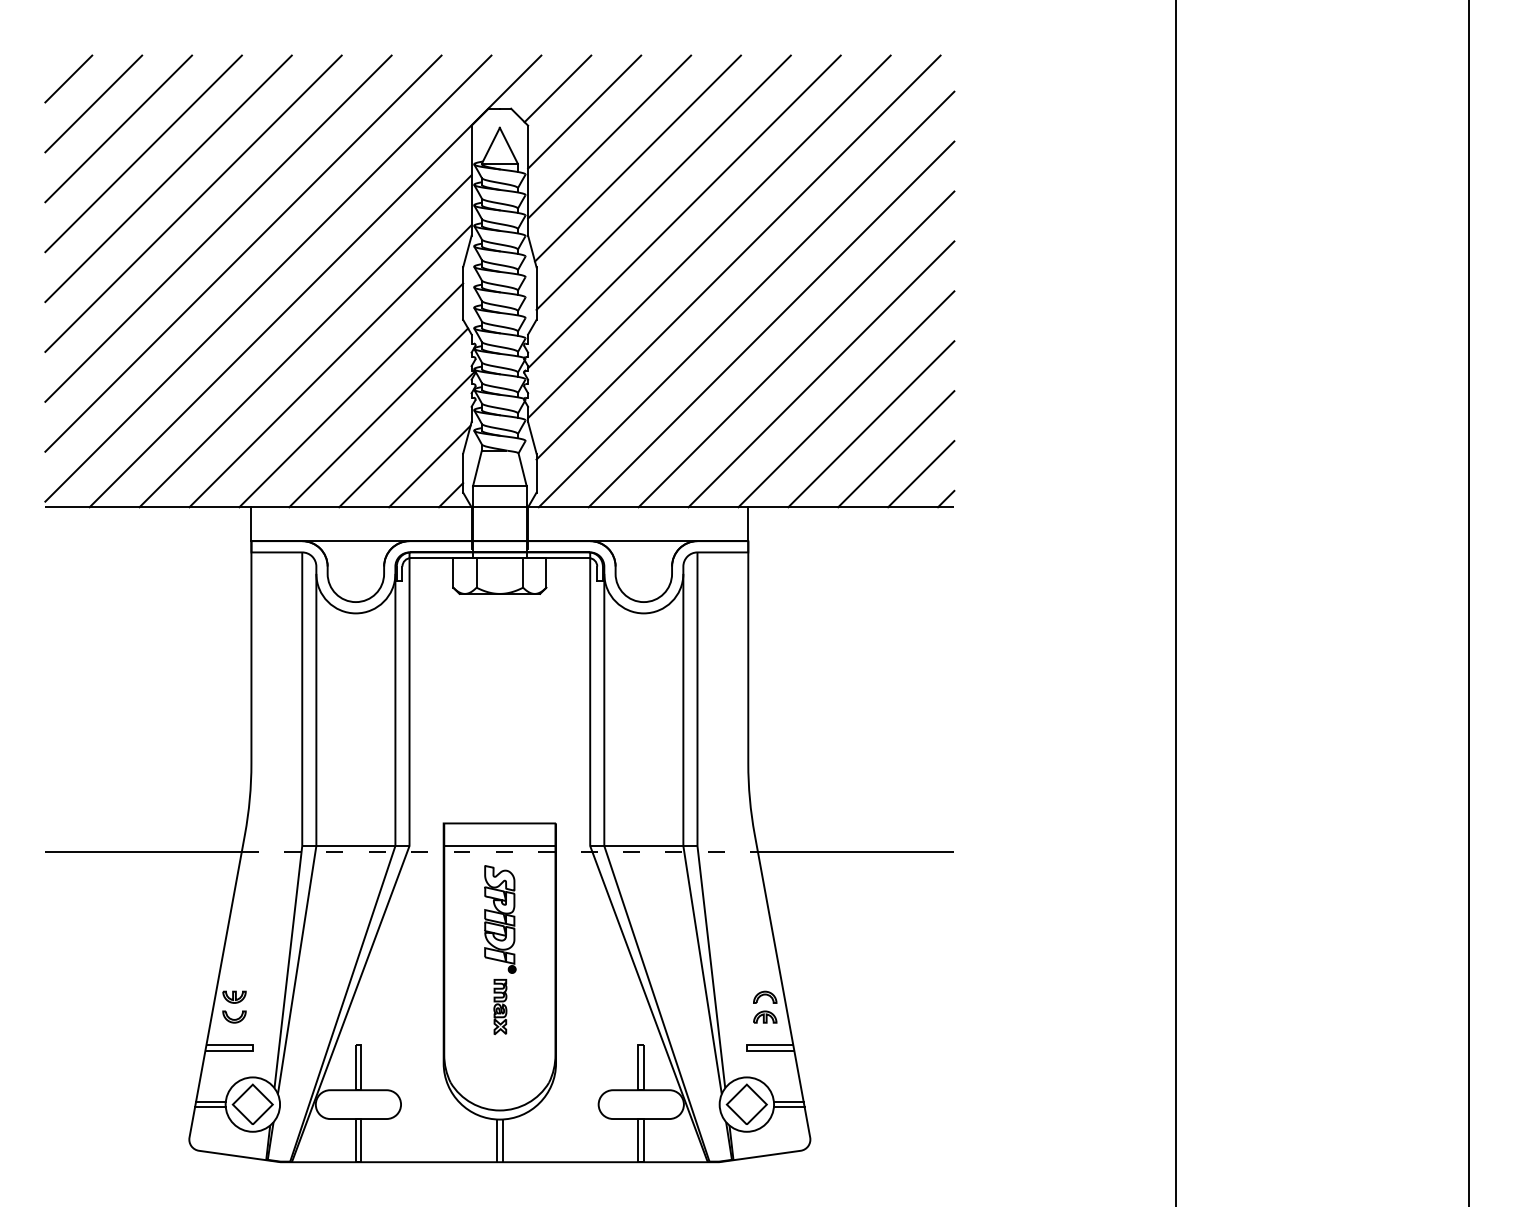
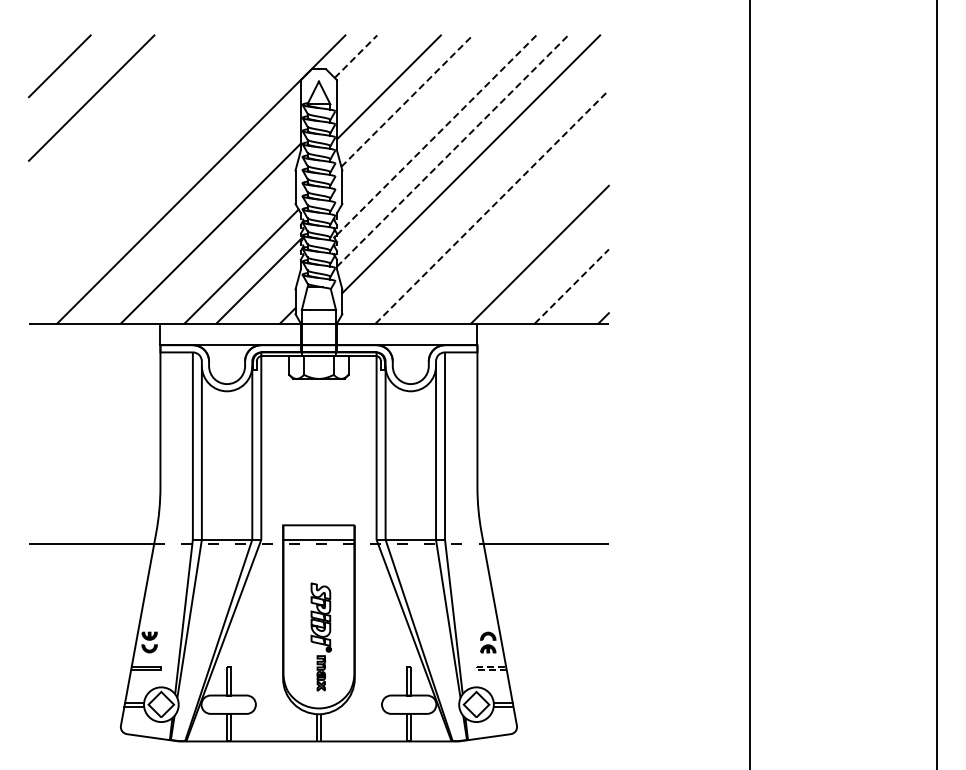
line: (68, 79) -> (43, 50), removed
line: (558, 88) -> (356, 56), solid -> dashed
line: (583, 112) -> (372, 71), removed
line: (118, 129) -> (75, 82), removed
line: (638, 159) -> (407, 101), solid -> dashed
line: (168, 177) -> (107, 113), removed
line: (663, 182) -> (423, 116), removed
line: (193, 203) -> (123, 129), removed
line: (685, 210) -> (437, 134), solid -> dashed
line: (217, 228) -> (138, 145), removed
line: (709, 237) -> (452, 151), solid -> dashed
line: (242, 253) -> (154, 161), removed
line: (267, 278) -> (170, 177), removed
line: (745, 298) -> (475, 190), removed
line: (771, 323) -> (492, 206), solid -> dashed
line: (304, 340) -> (194, 217), removed
line: (795, 348) -> (507, 222), removed
line: (820, 373) -> (523, 238), removed
line: (350, 394) -> (223, 251), removed
line: (870, 424) -> (555, 270), removed
line: (897, 449) -> (572, 286), solid -> dashed
line: (430, 466) -> (274, 297), removed
line: (920, 474) -> (587, 302), removed
part: (499, 949) -> (320, 636), moved
line: (746, 1047) -> (476, 668), solid -> dashed

